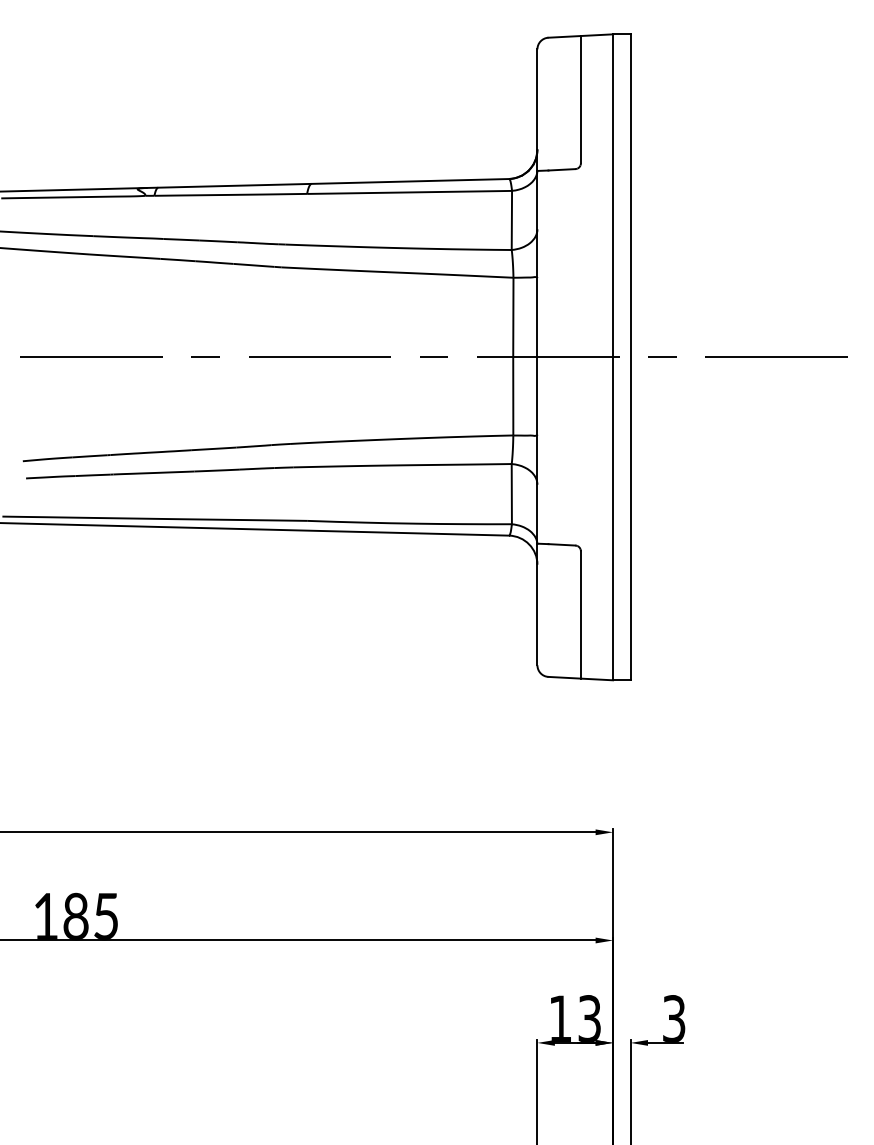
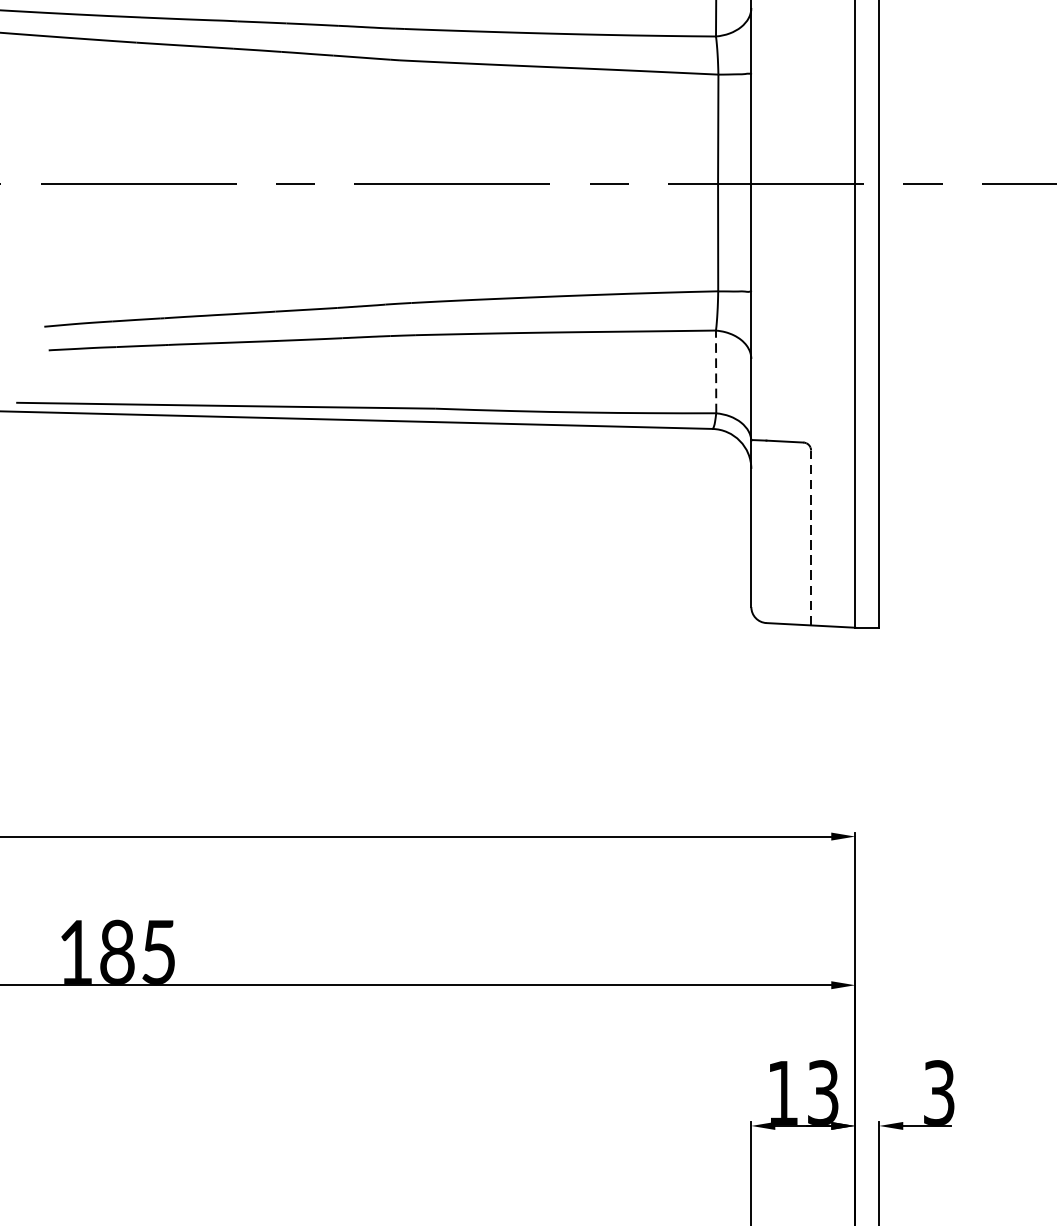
line: (511, 493) -> (715, 371), solid -> dashed
line: (580, 614) -> (810, 537), solid -> dashed

